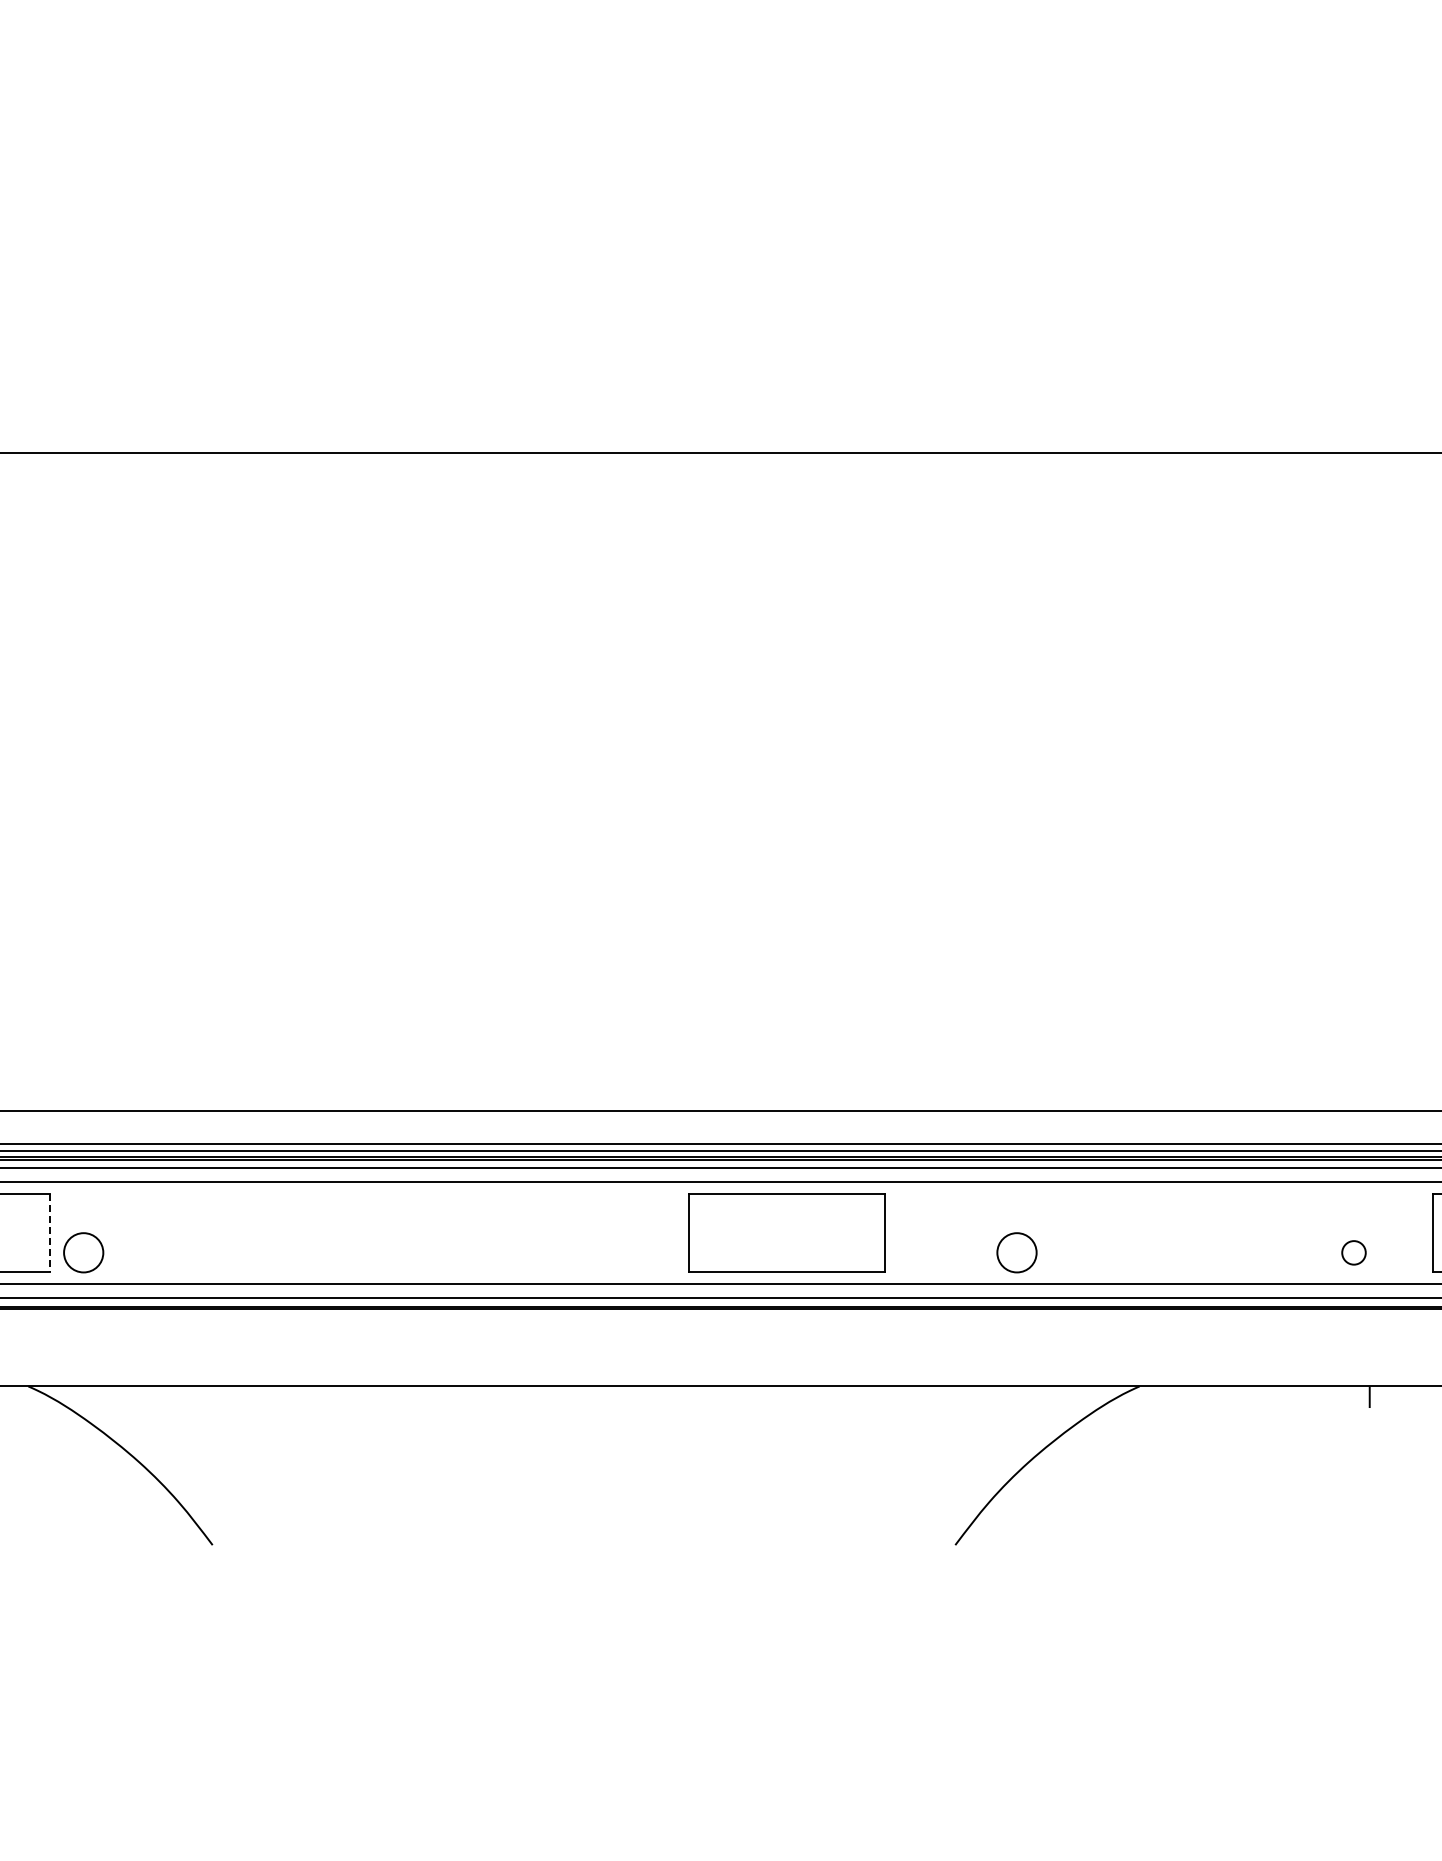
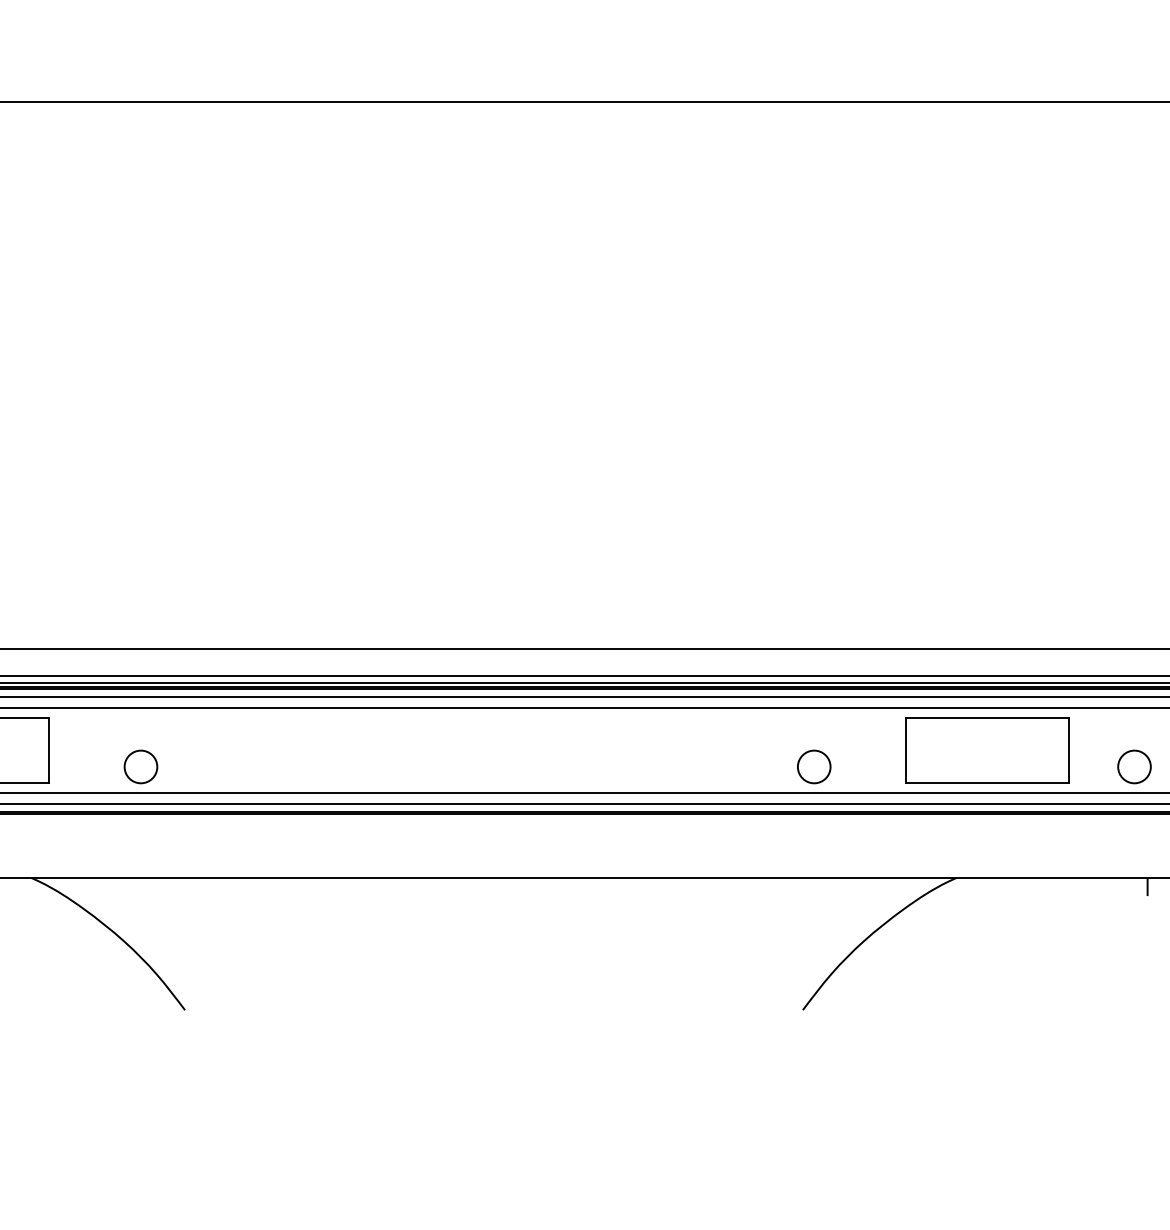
part: (786, 1232) -> (986, 750), moved
line: (49, 1233) -> (49, 750), dashed -> solid
circle: (83, 1252) -> (140, 766), moved
circle: (1016, 1252) -> (813, 766), moved
circle: (1353, 1252) -> (1134, 766), size x1.67

